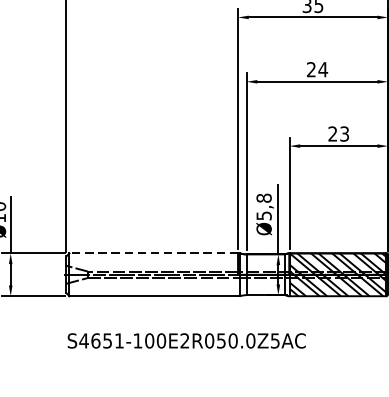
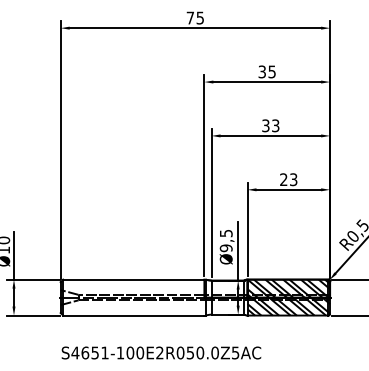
text: (316, 69) -> (270, 125), 24 -> 33
text: (263, 206) -> (225, 240), Ø5,8 -> Ø9,5
line: (153, 253) -> (133, 279), dashed -> solid

